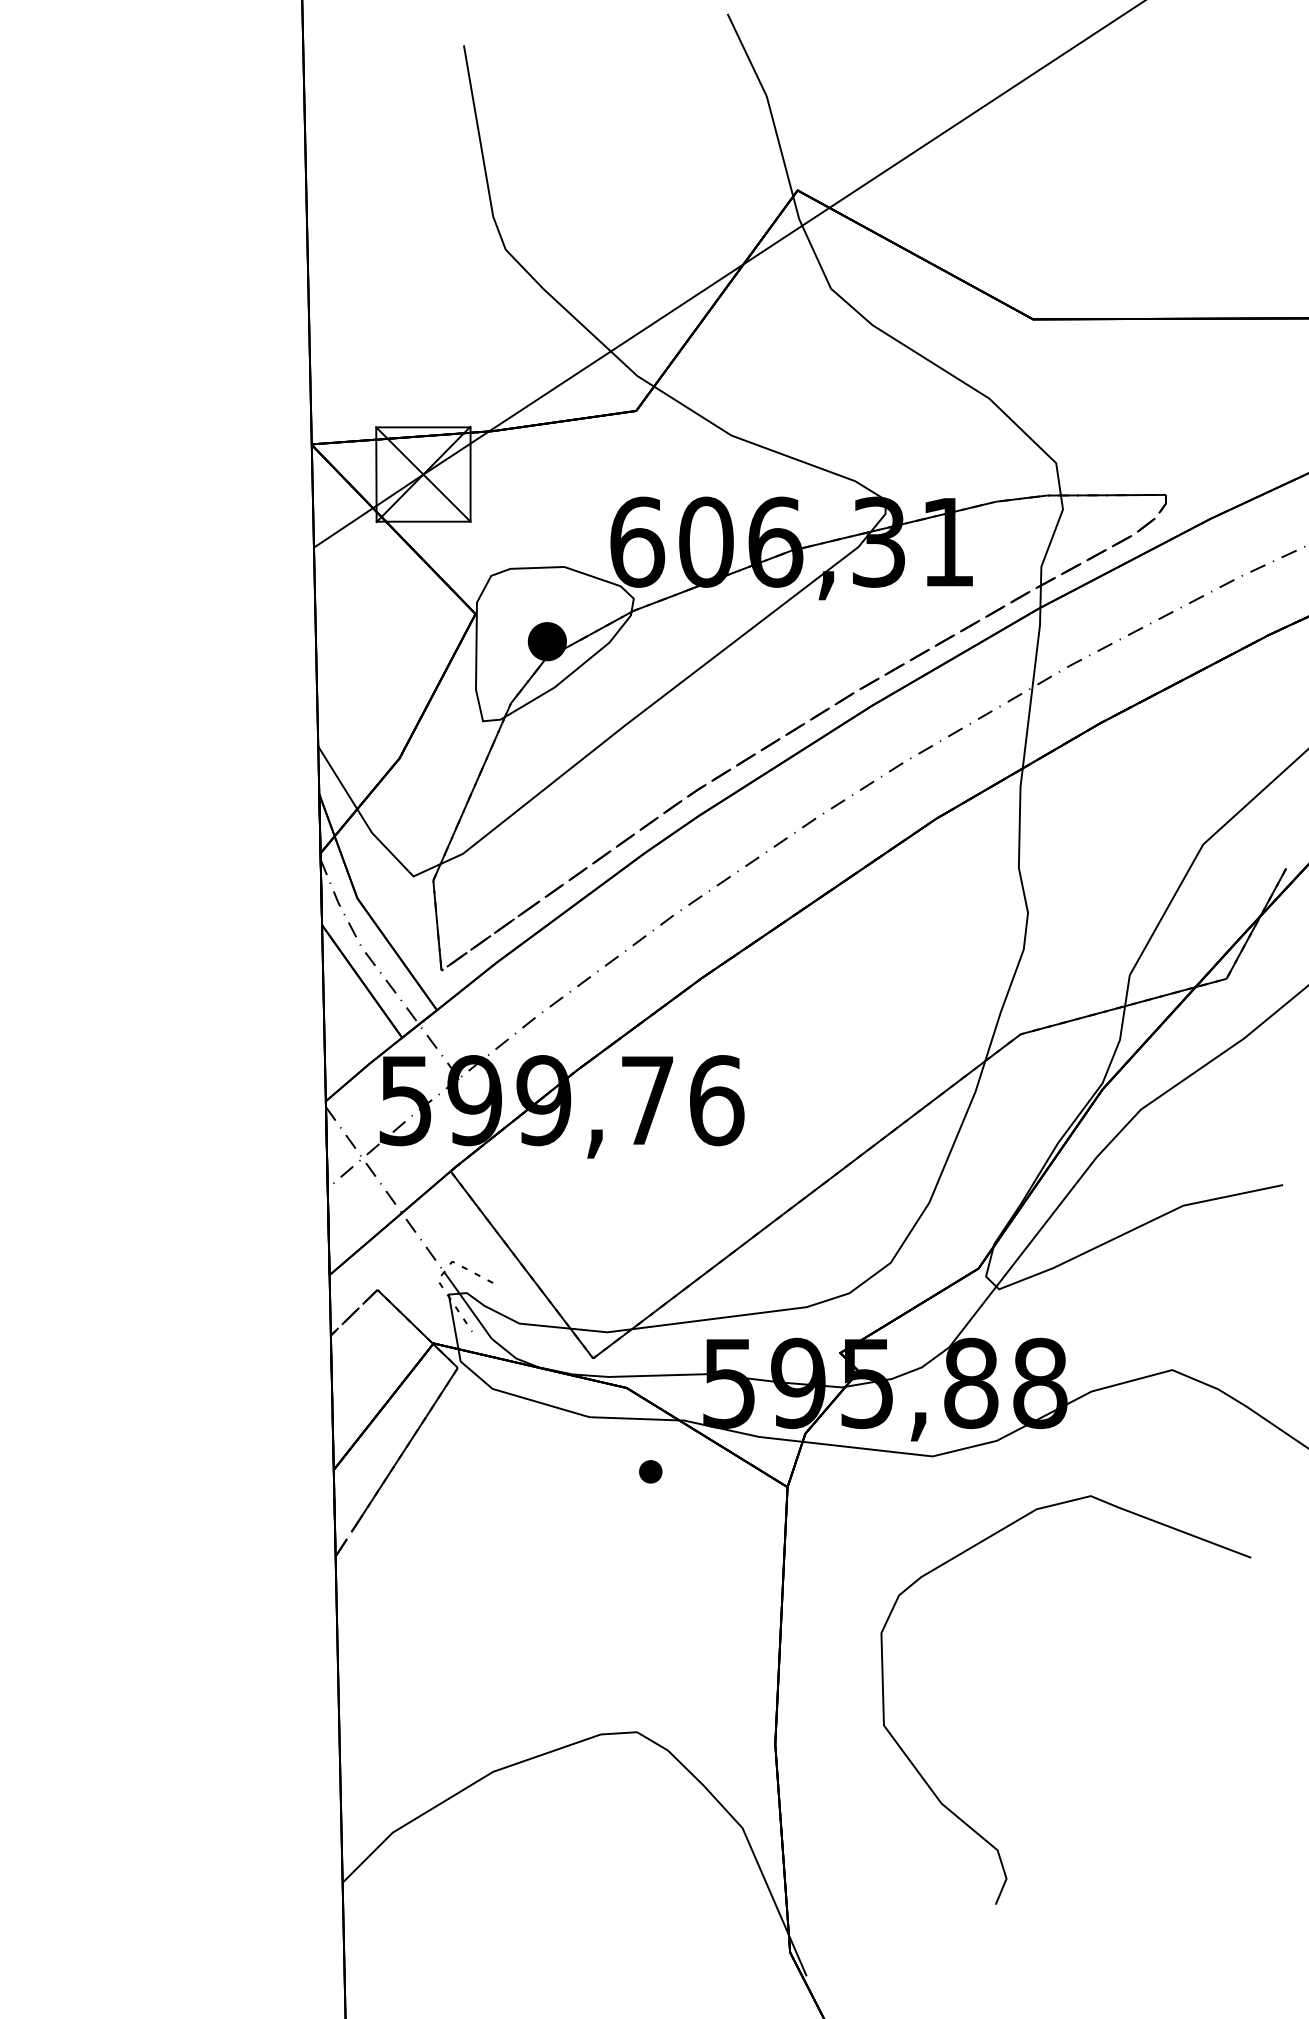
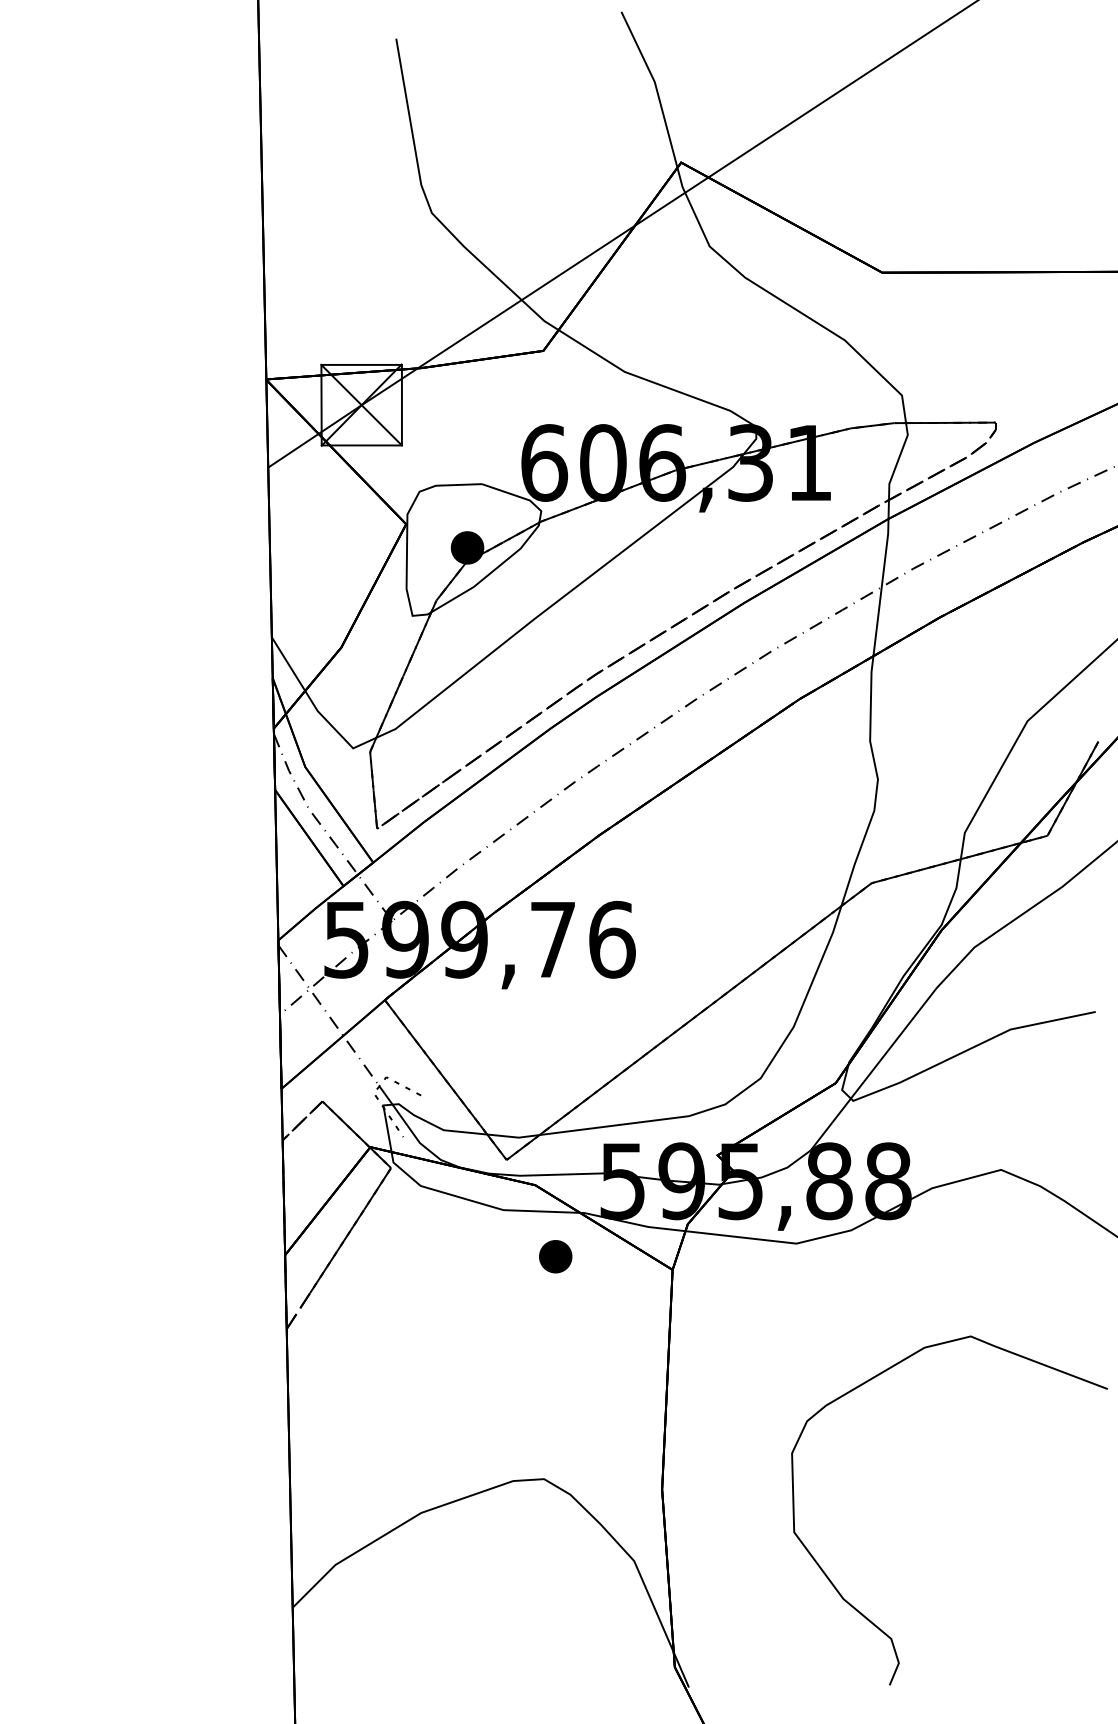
part: (650, 1471) -> (555, 1256), size x1.67
curve: (961, 1818) -> (860, 1611), moved

